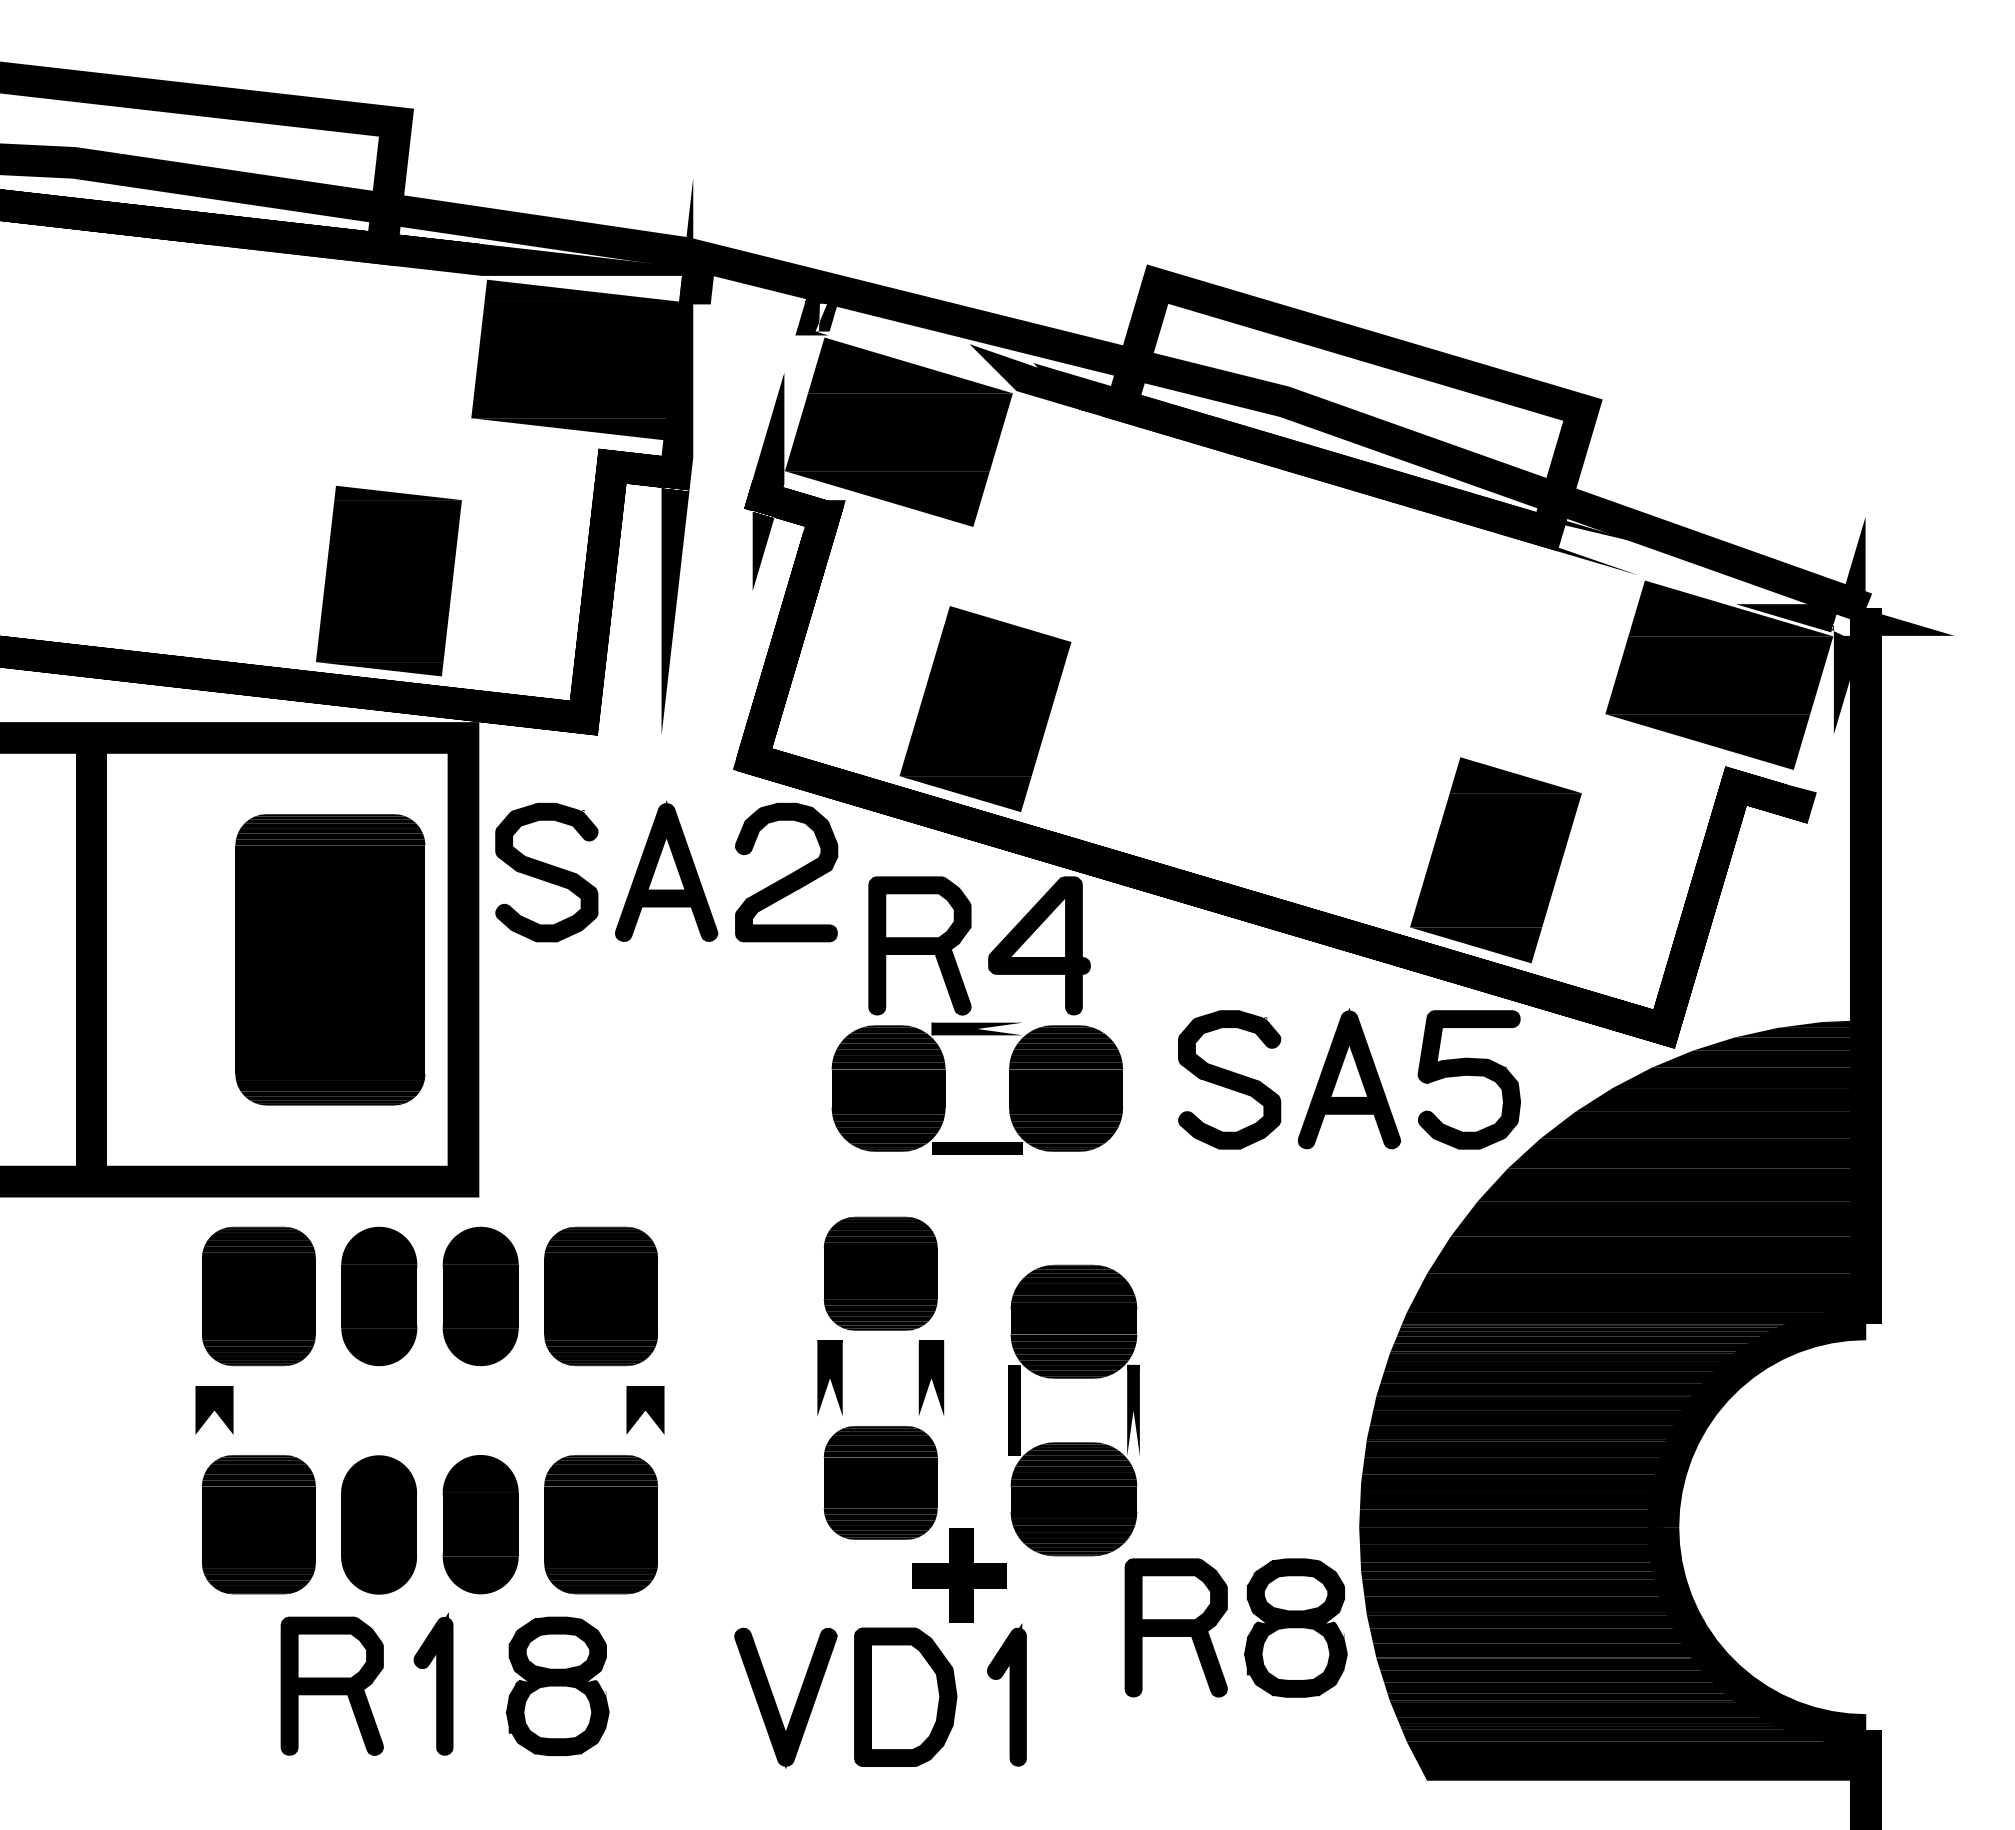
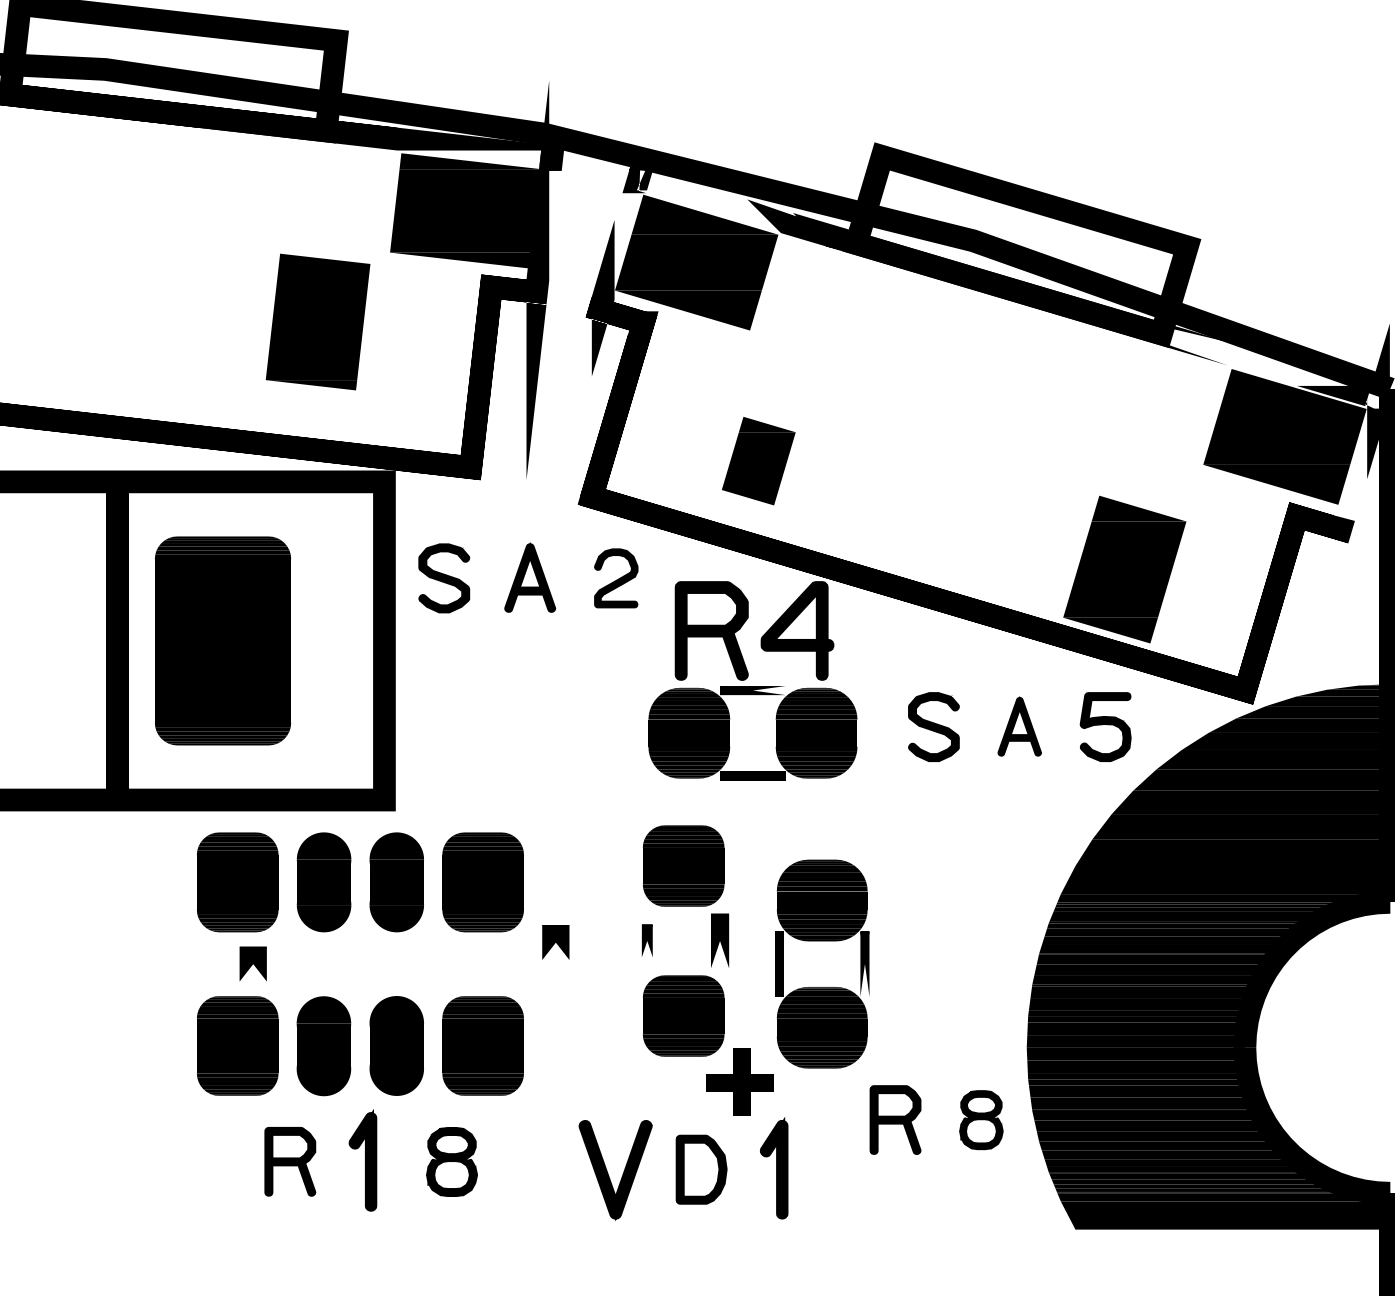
part: (388, 580) -> (317, 321), moved
part: (985, 708) -> (758, 460), size x0.6
part: (666, 870) -> (530, 576), size x0.7
part: (546, 872) -> (443, 578), size x0.7
part: (786, 872) -> (616, 578), size x0.6
part: (330, 959) -> (223, 640), moved
part: (1349, 1078) -> (1019, 726), size x0.6
part: (1229, 1079) -> (933, 726), size x0.7
part: (1468, 1079) -> (1105, 726), size x0.7
part: (829, 1377) -> (646, 940), size x0.6
part: (214, 1410) -> (253, 964), moved
part: (645, 1410) -> (555, 942), moved
part: (1175, 1627) -> (895, 1119), size x0.7
part: (1295, 1627) -> (981, 1119), size x0.6
part: (331, 1685) -> (289, 1161), size x0.7
part: (557, 1686) -> (451, 1162), size x0.7
part: (905, 1696) -> (701, 1169), size x0.7

